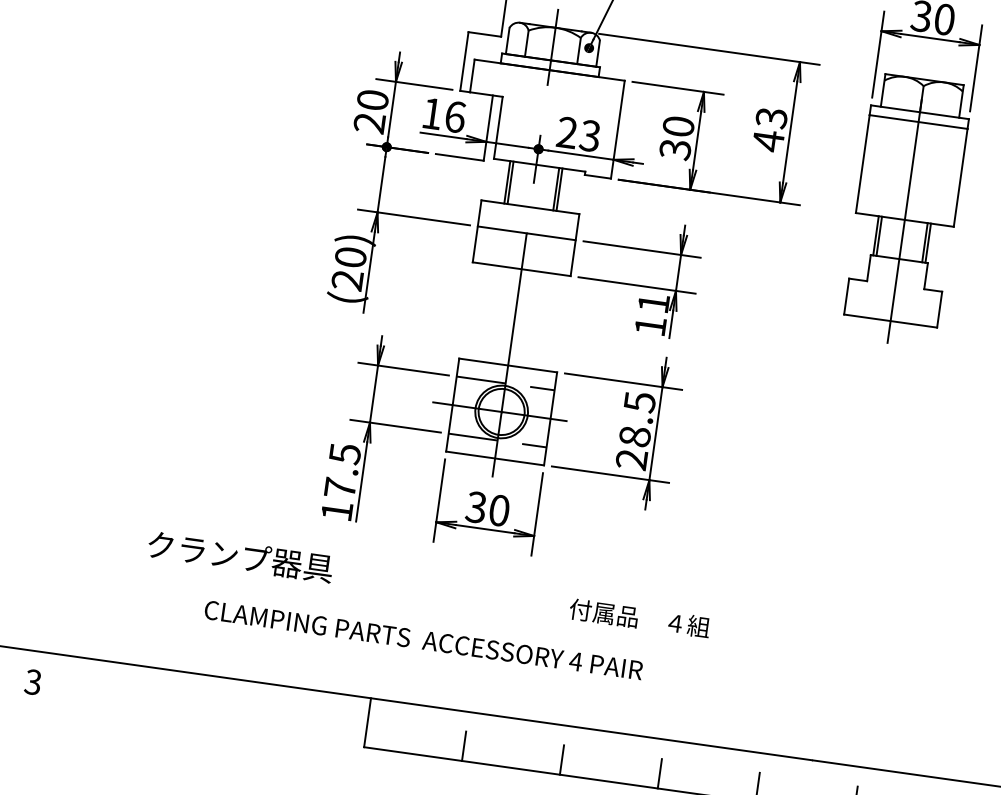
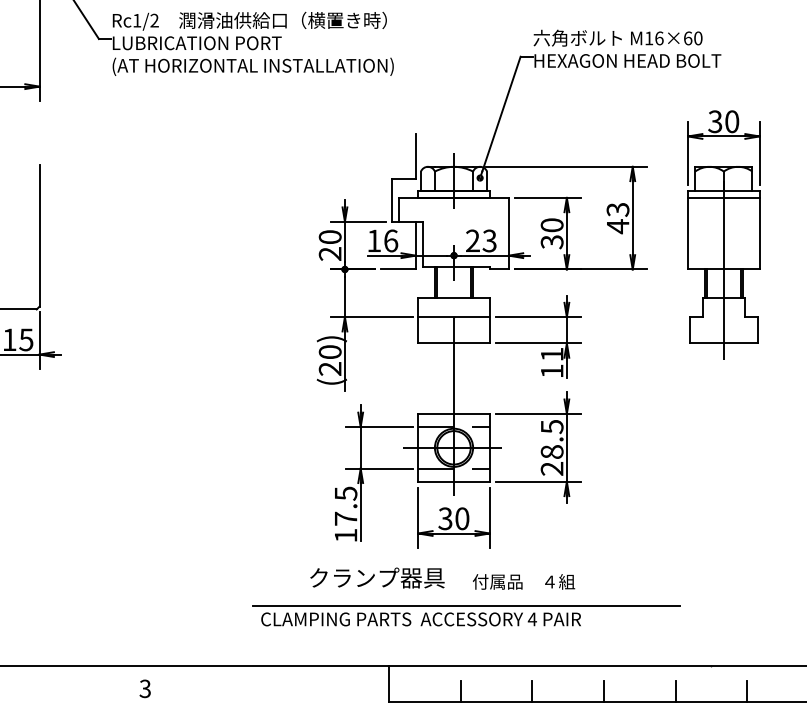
text: (240, 556) -> (377, 577), moved
text: (640, 617) -> (524, 581), moved
line: (487, 629) -> (465, 605), added

